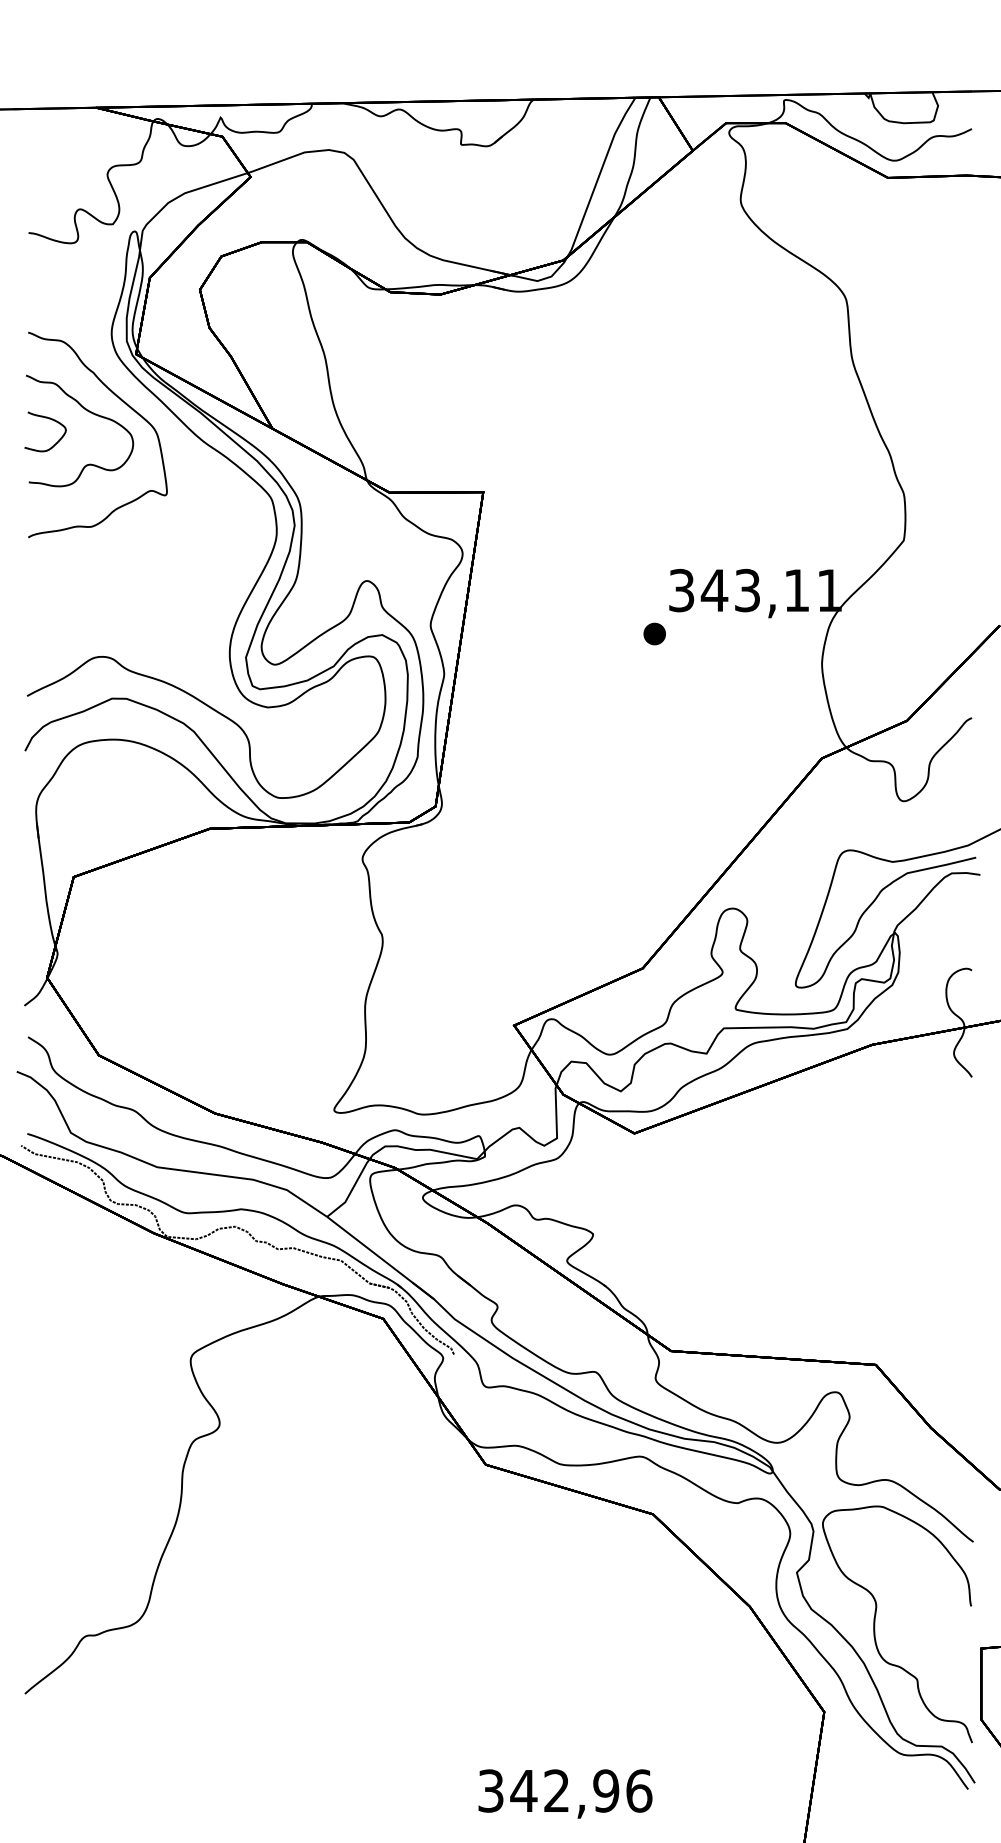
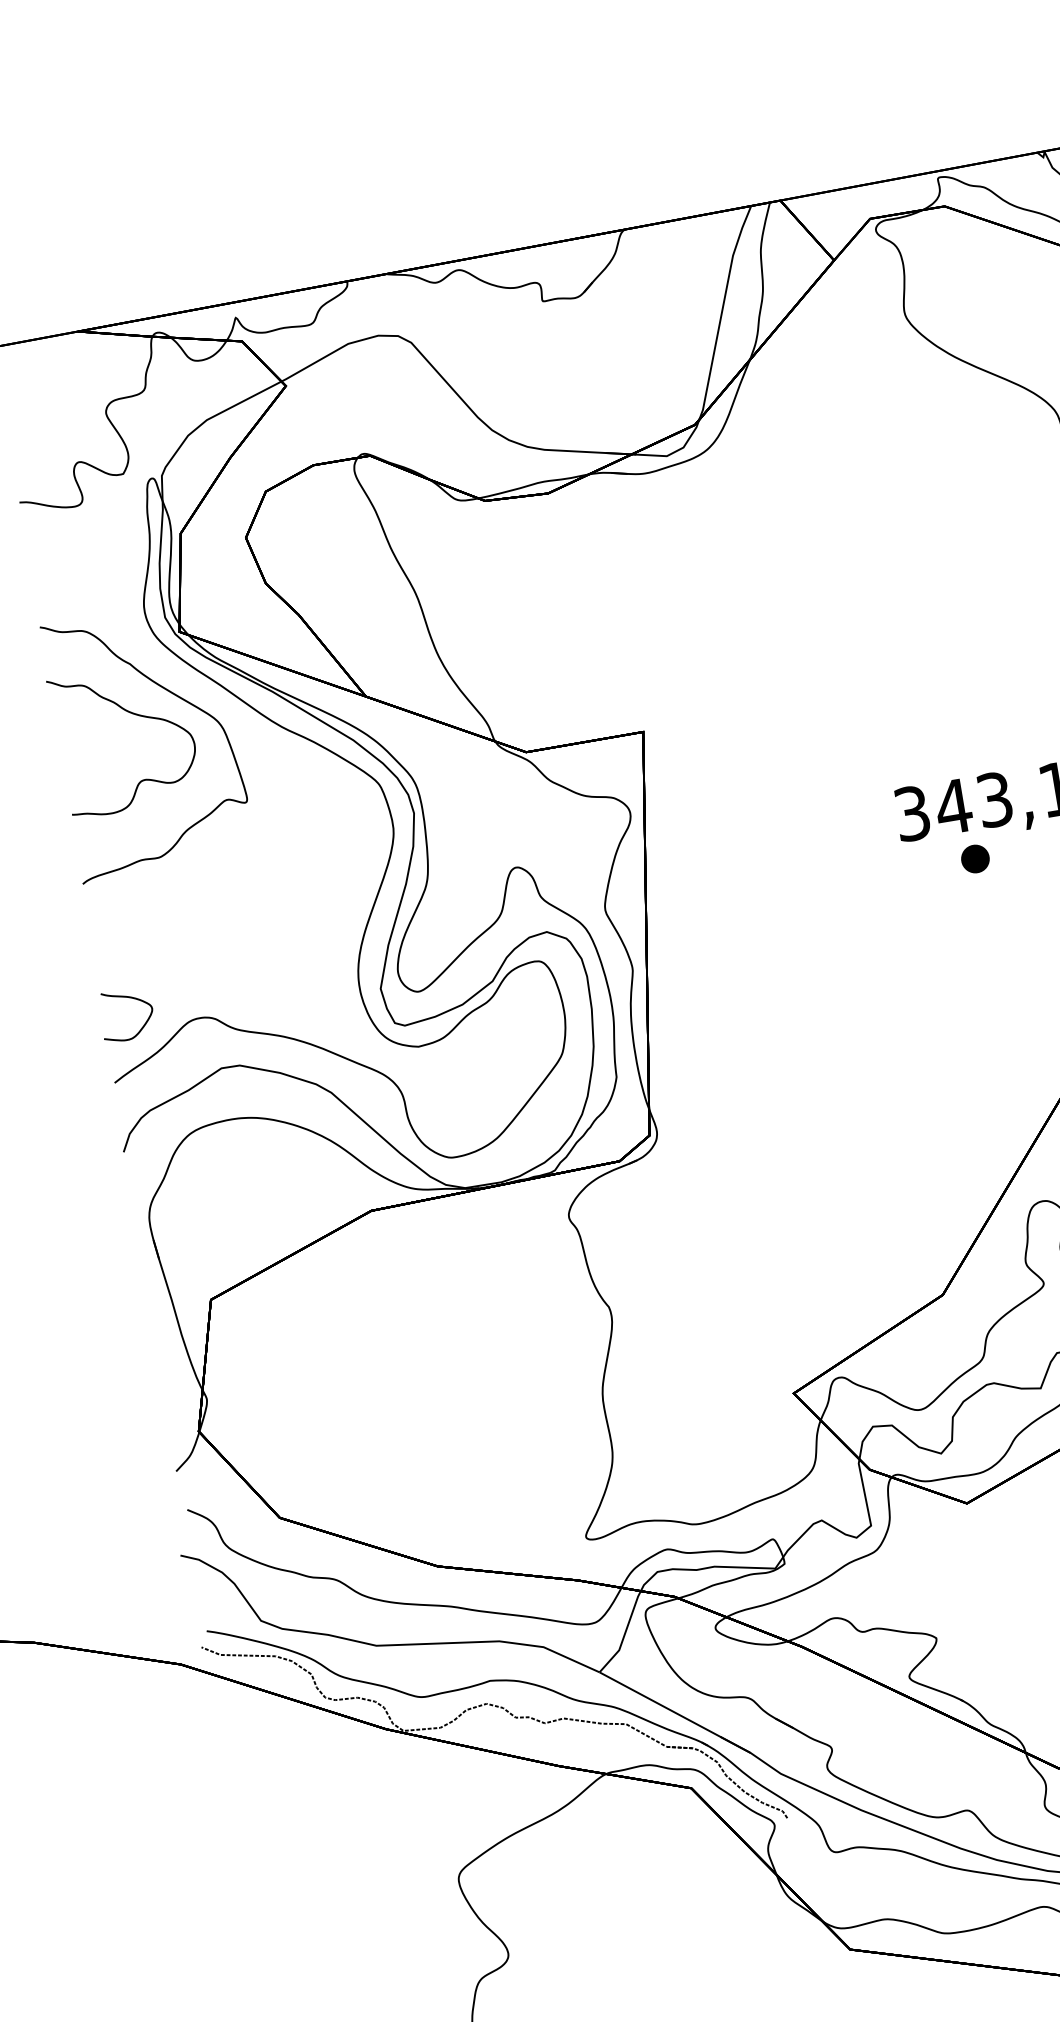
curve: (51, 420) -> (132, 999), moved
part: (654, 633) -> (974, 858), moved

